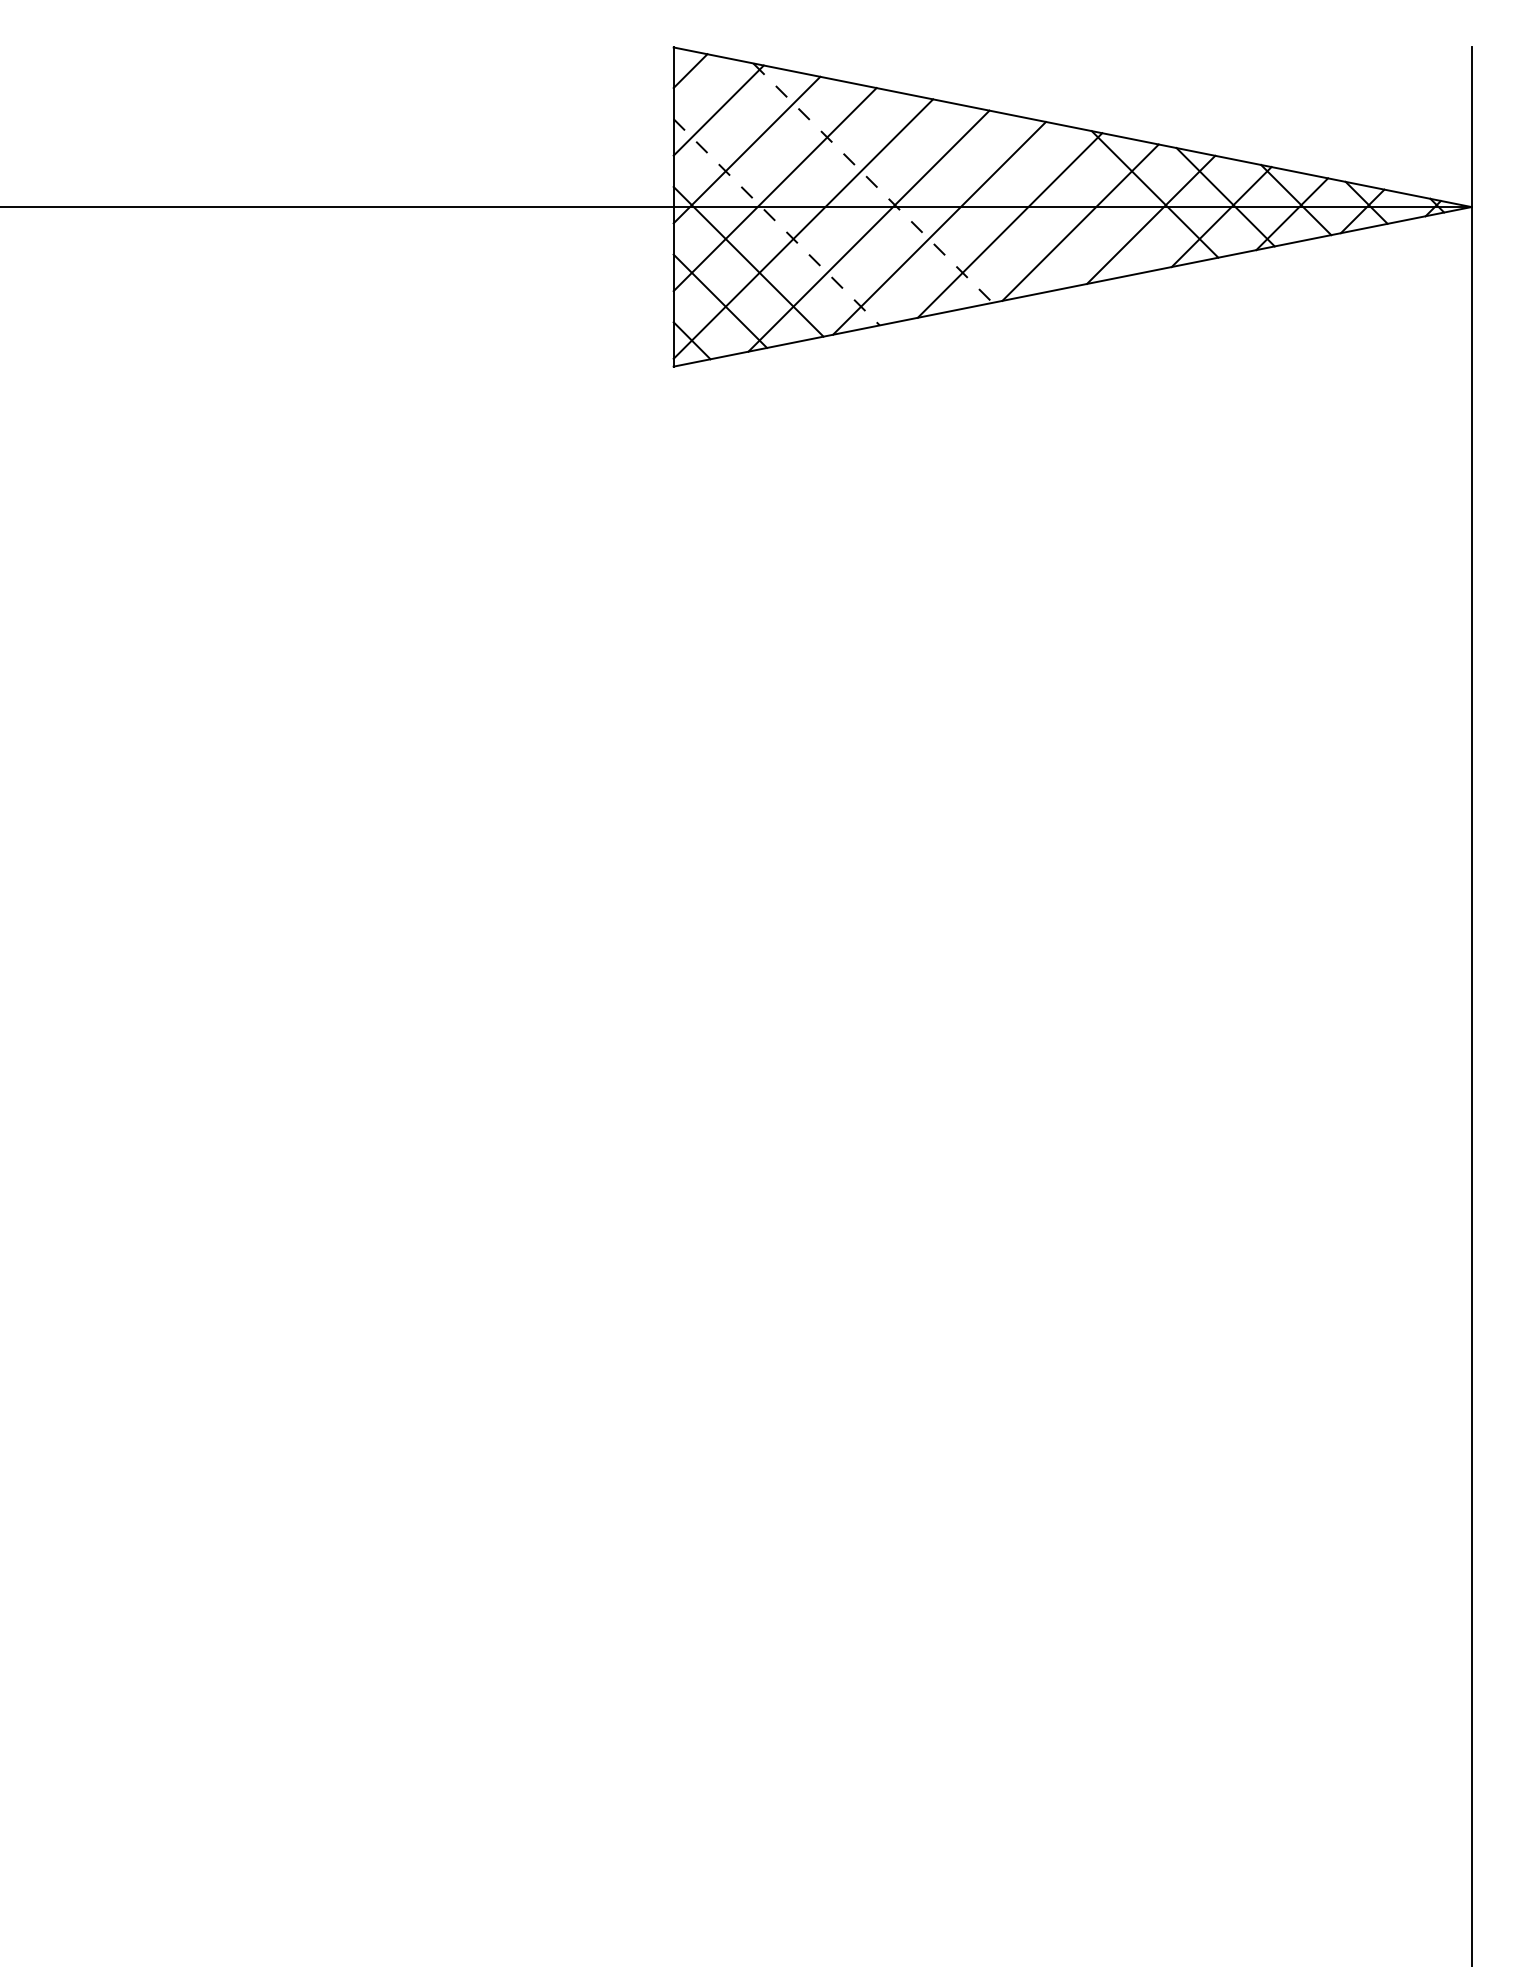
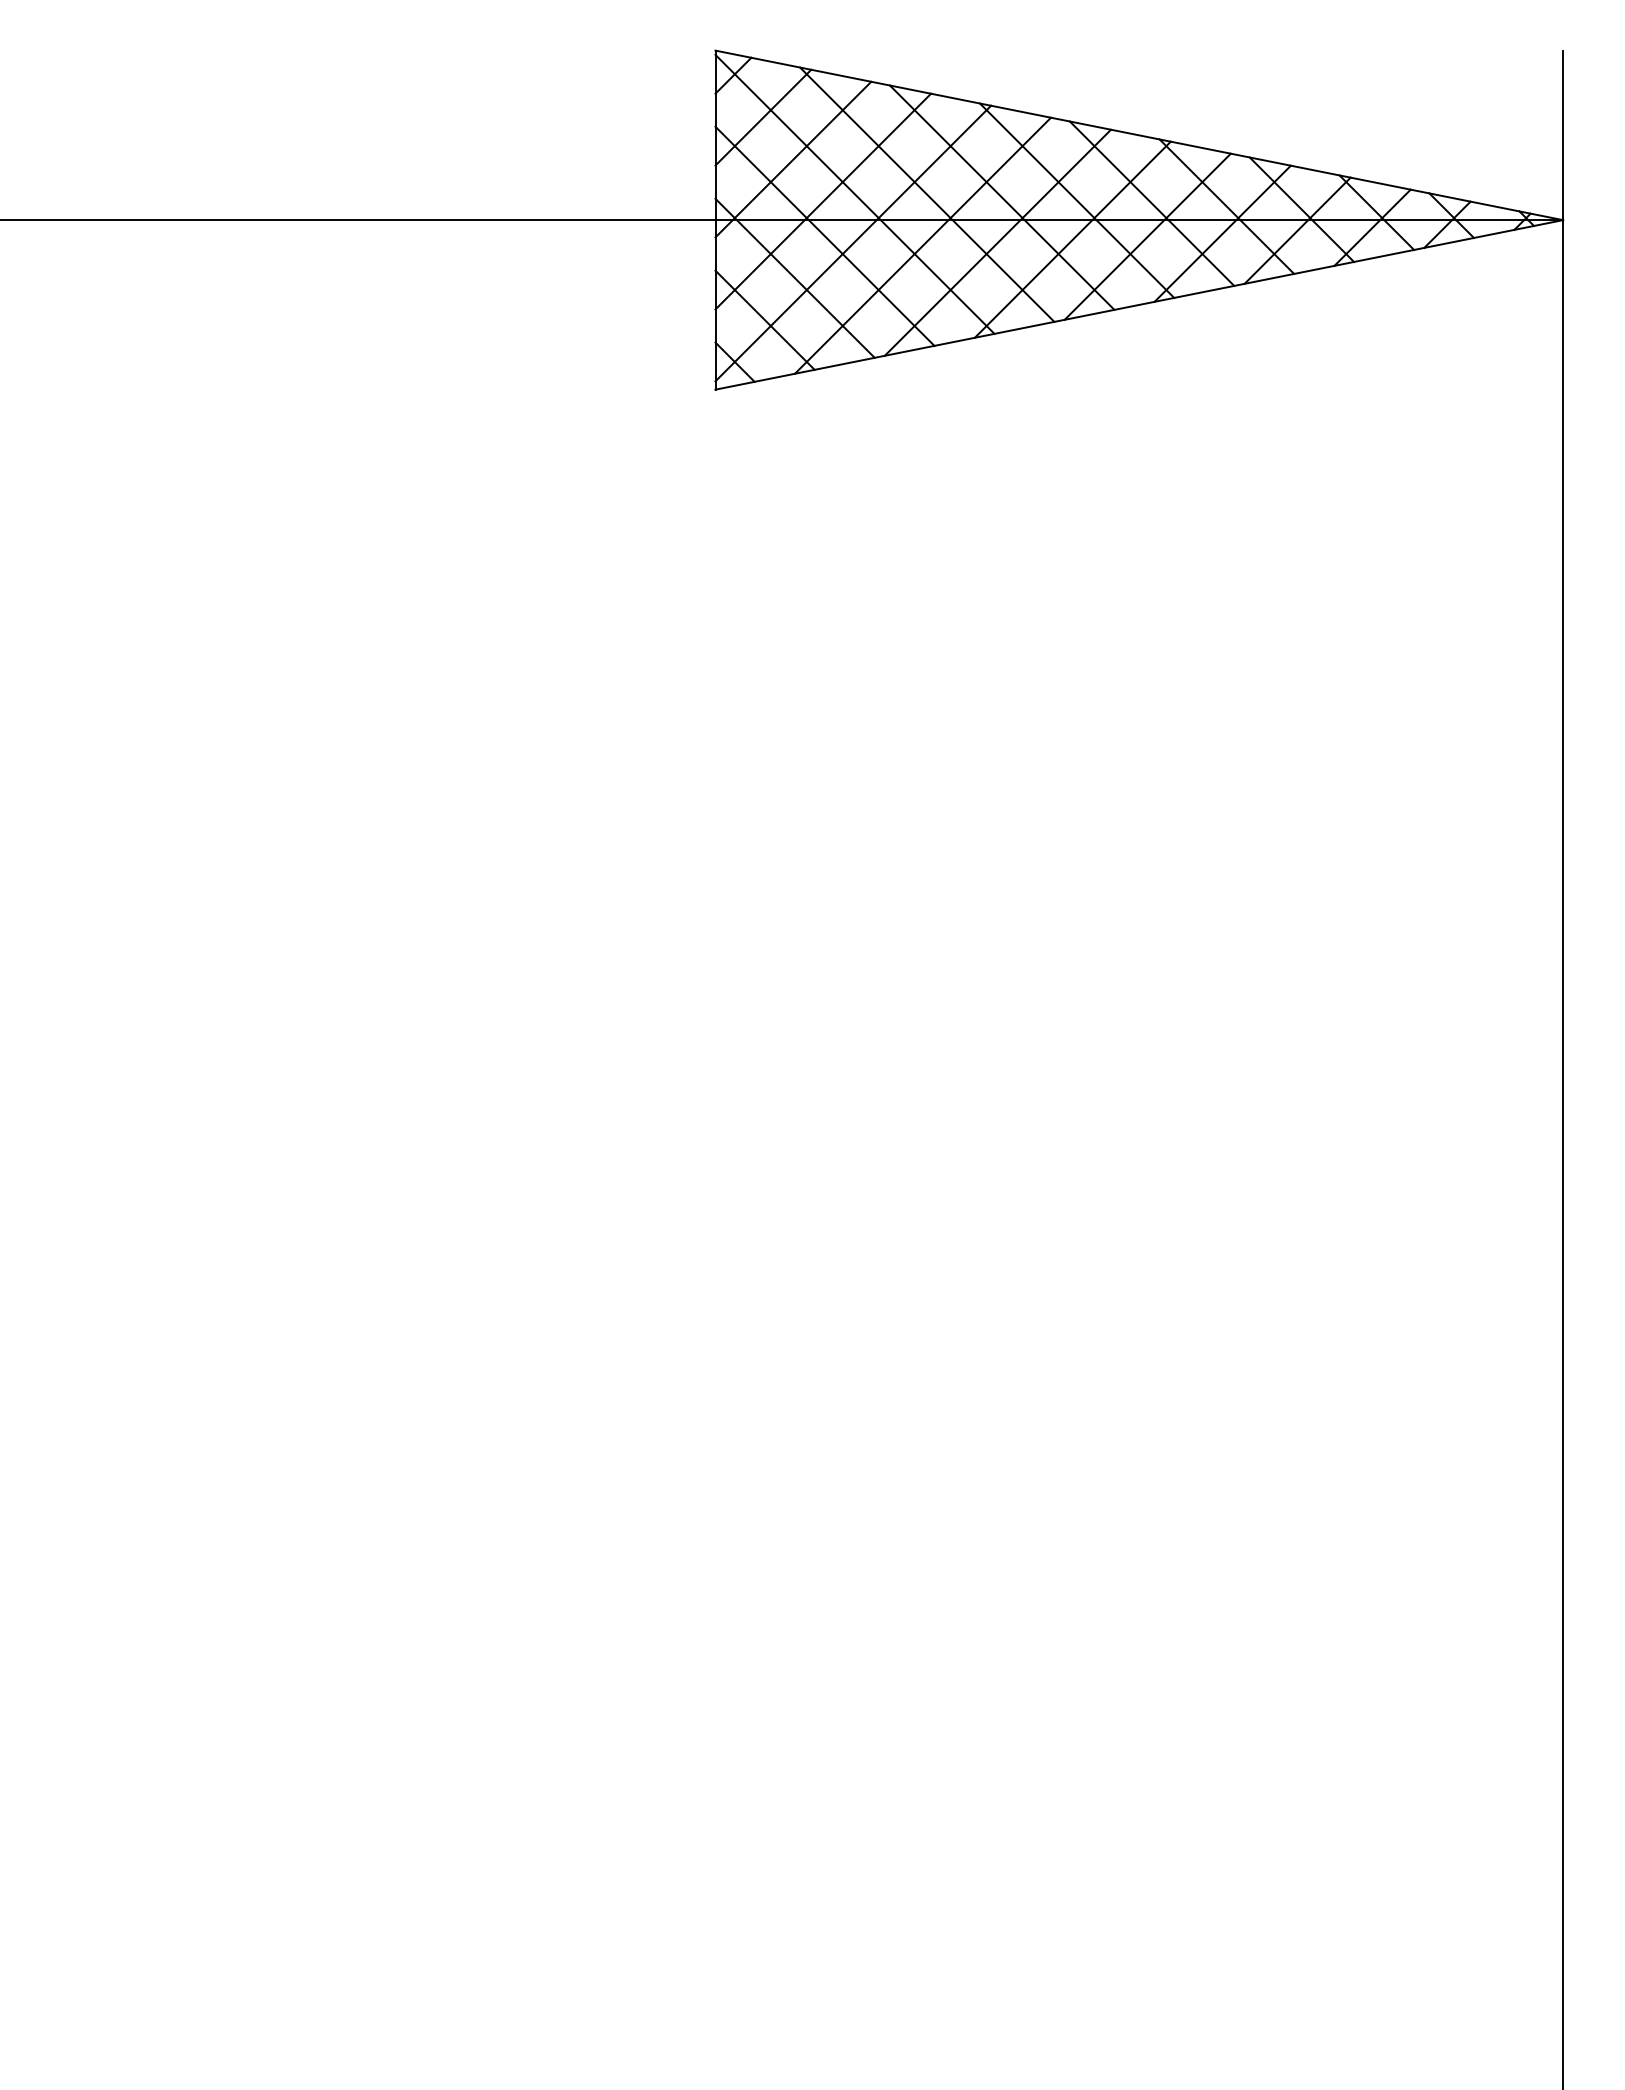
line: (804, 181) -> (854, 193), added
line: (873, 182) -> (927, 194), dashed -> solid
line: (942, 185) -> (1001, 197), added
line: (1013, 188) -> (1076, 200), added
line: (1084, 191) -> (1151, 203), added
line: (777, 222) -> (825, 236), dashed -> solid

